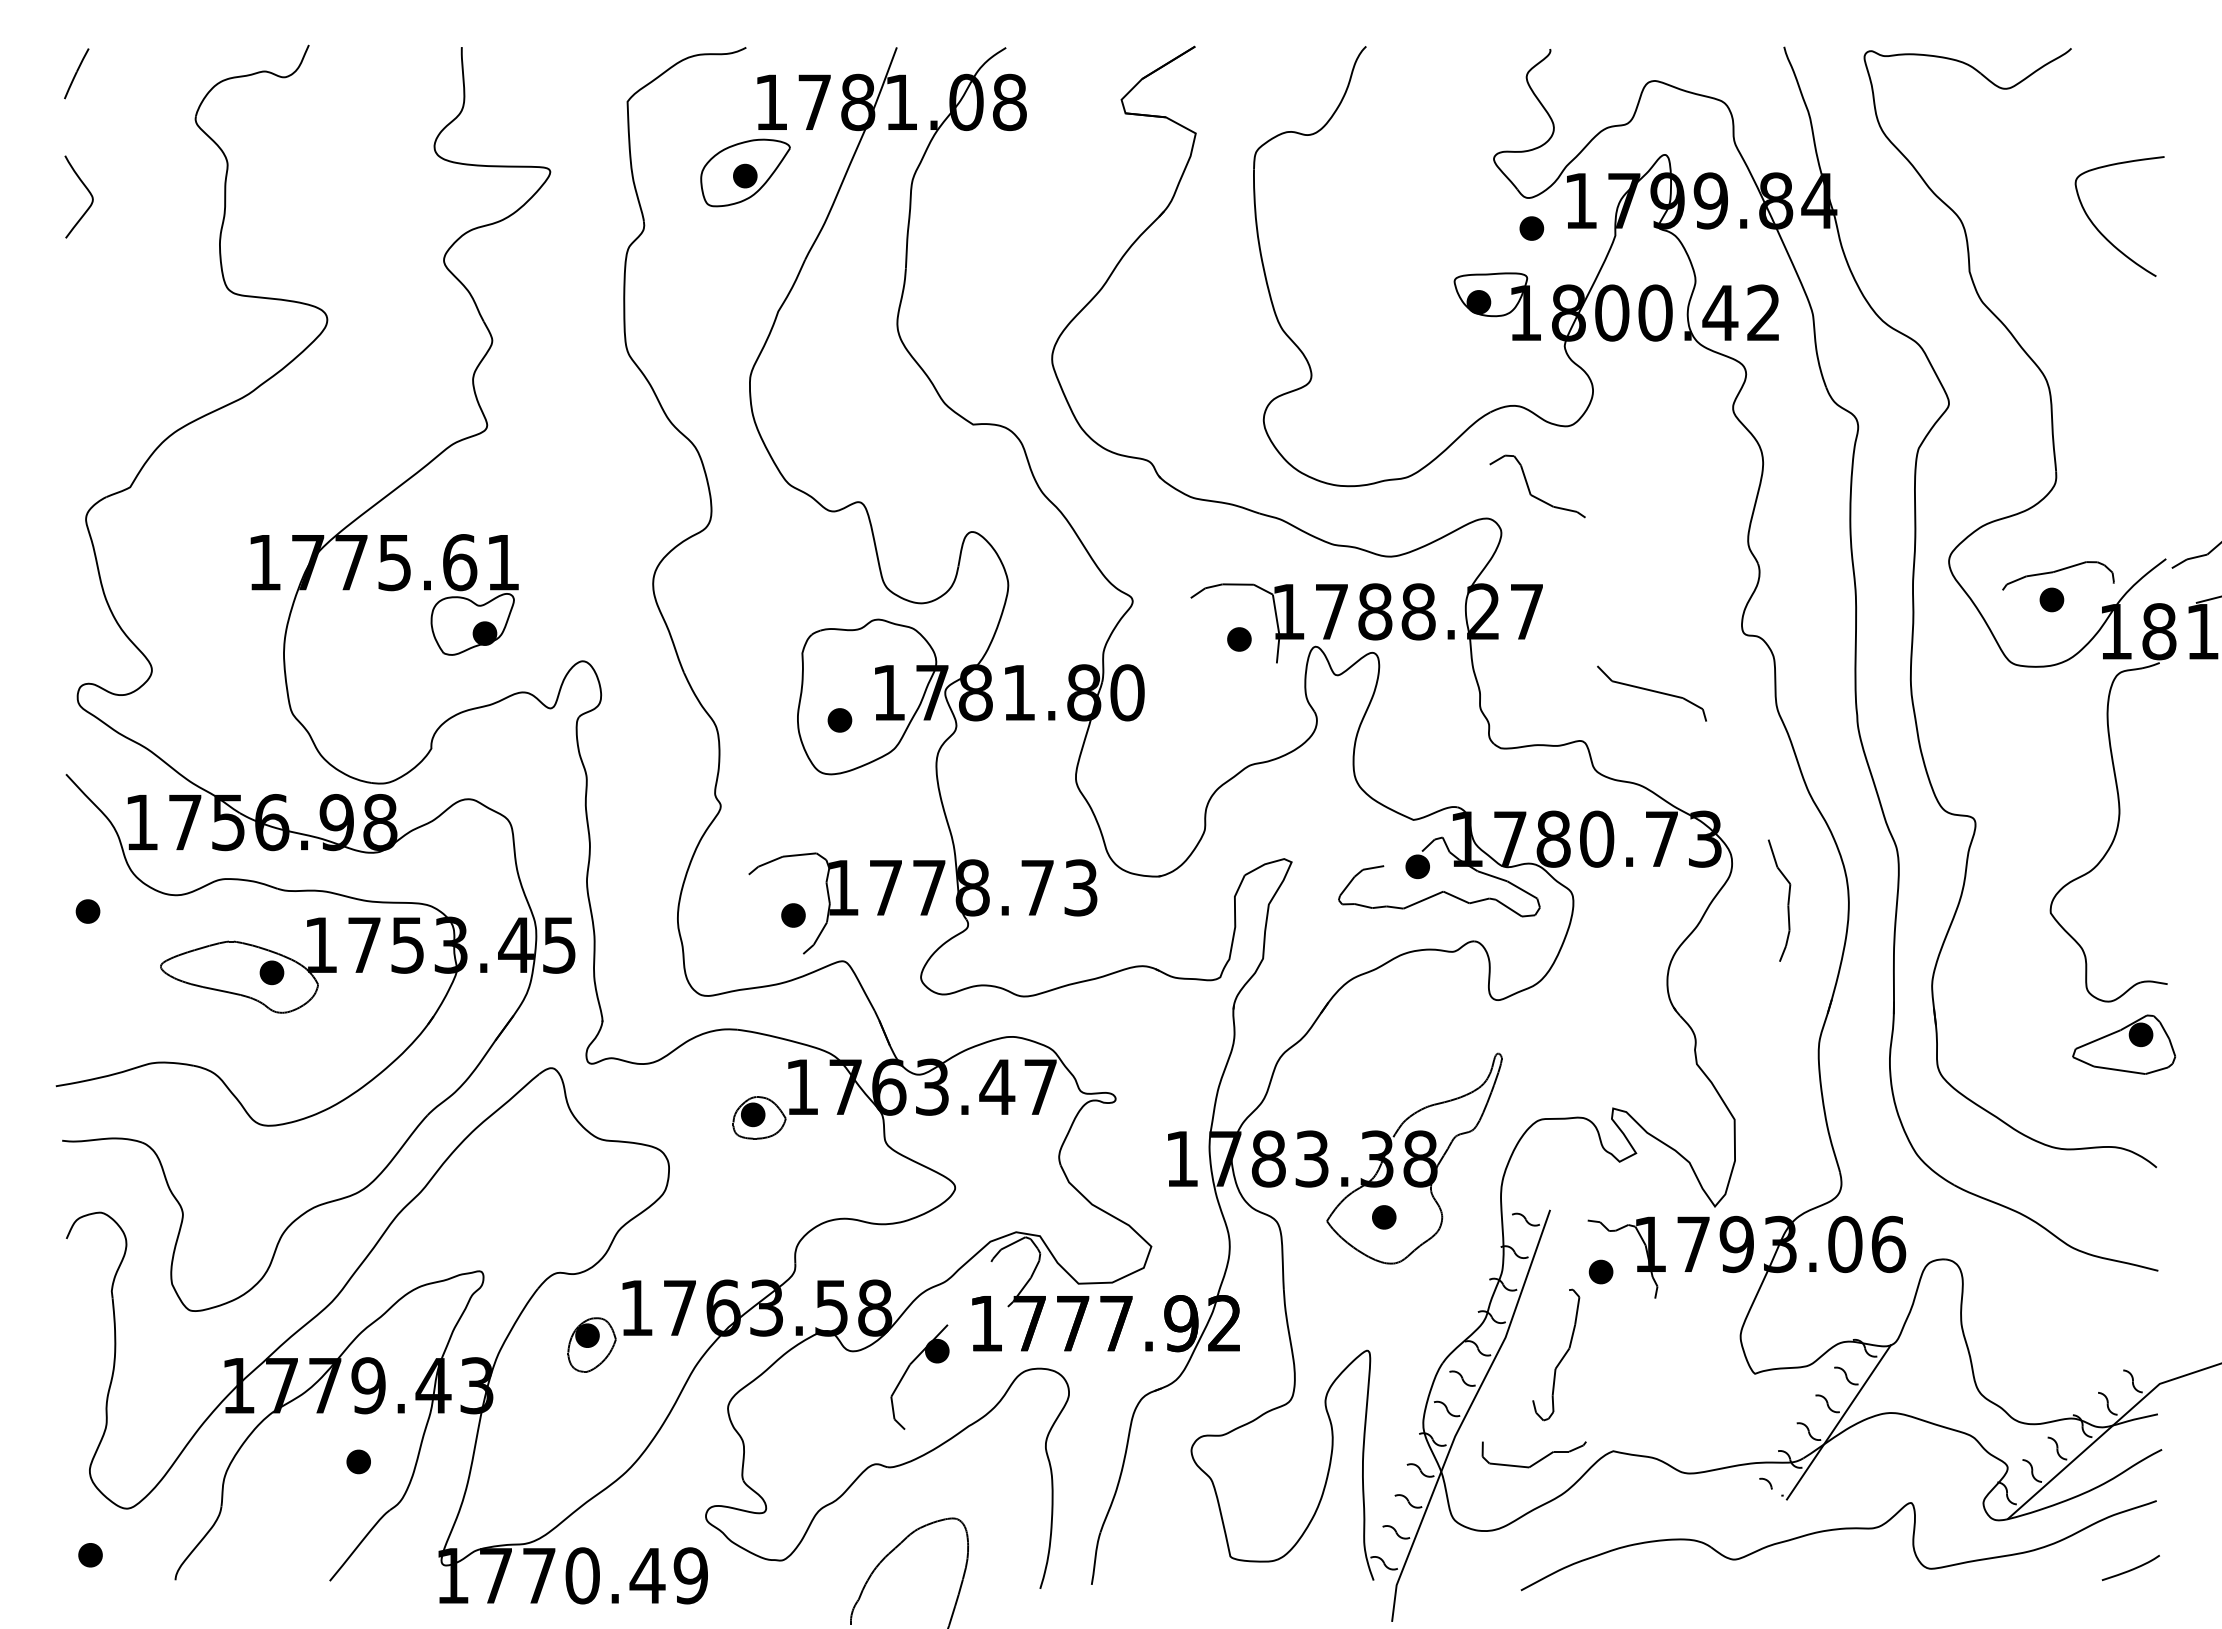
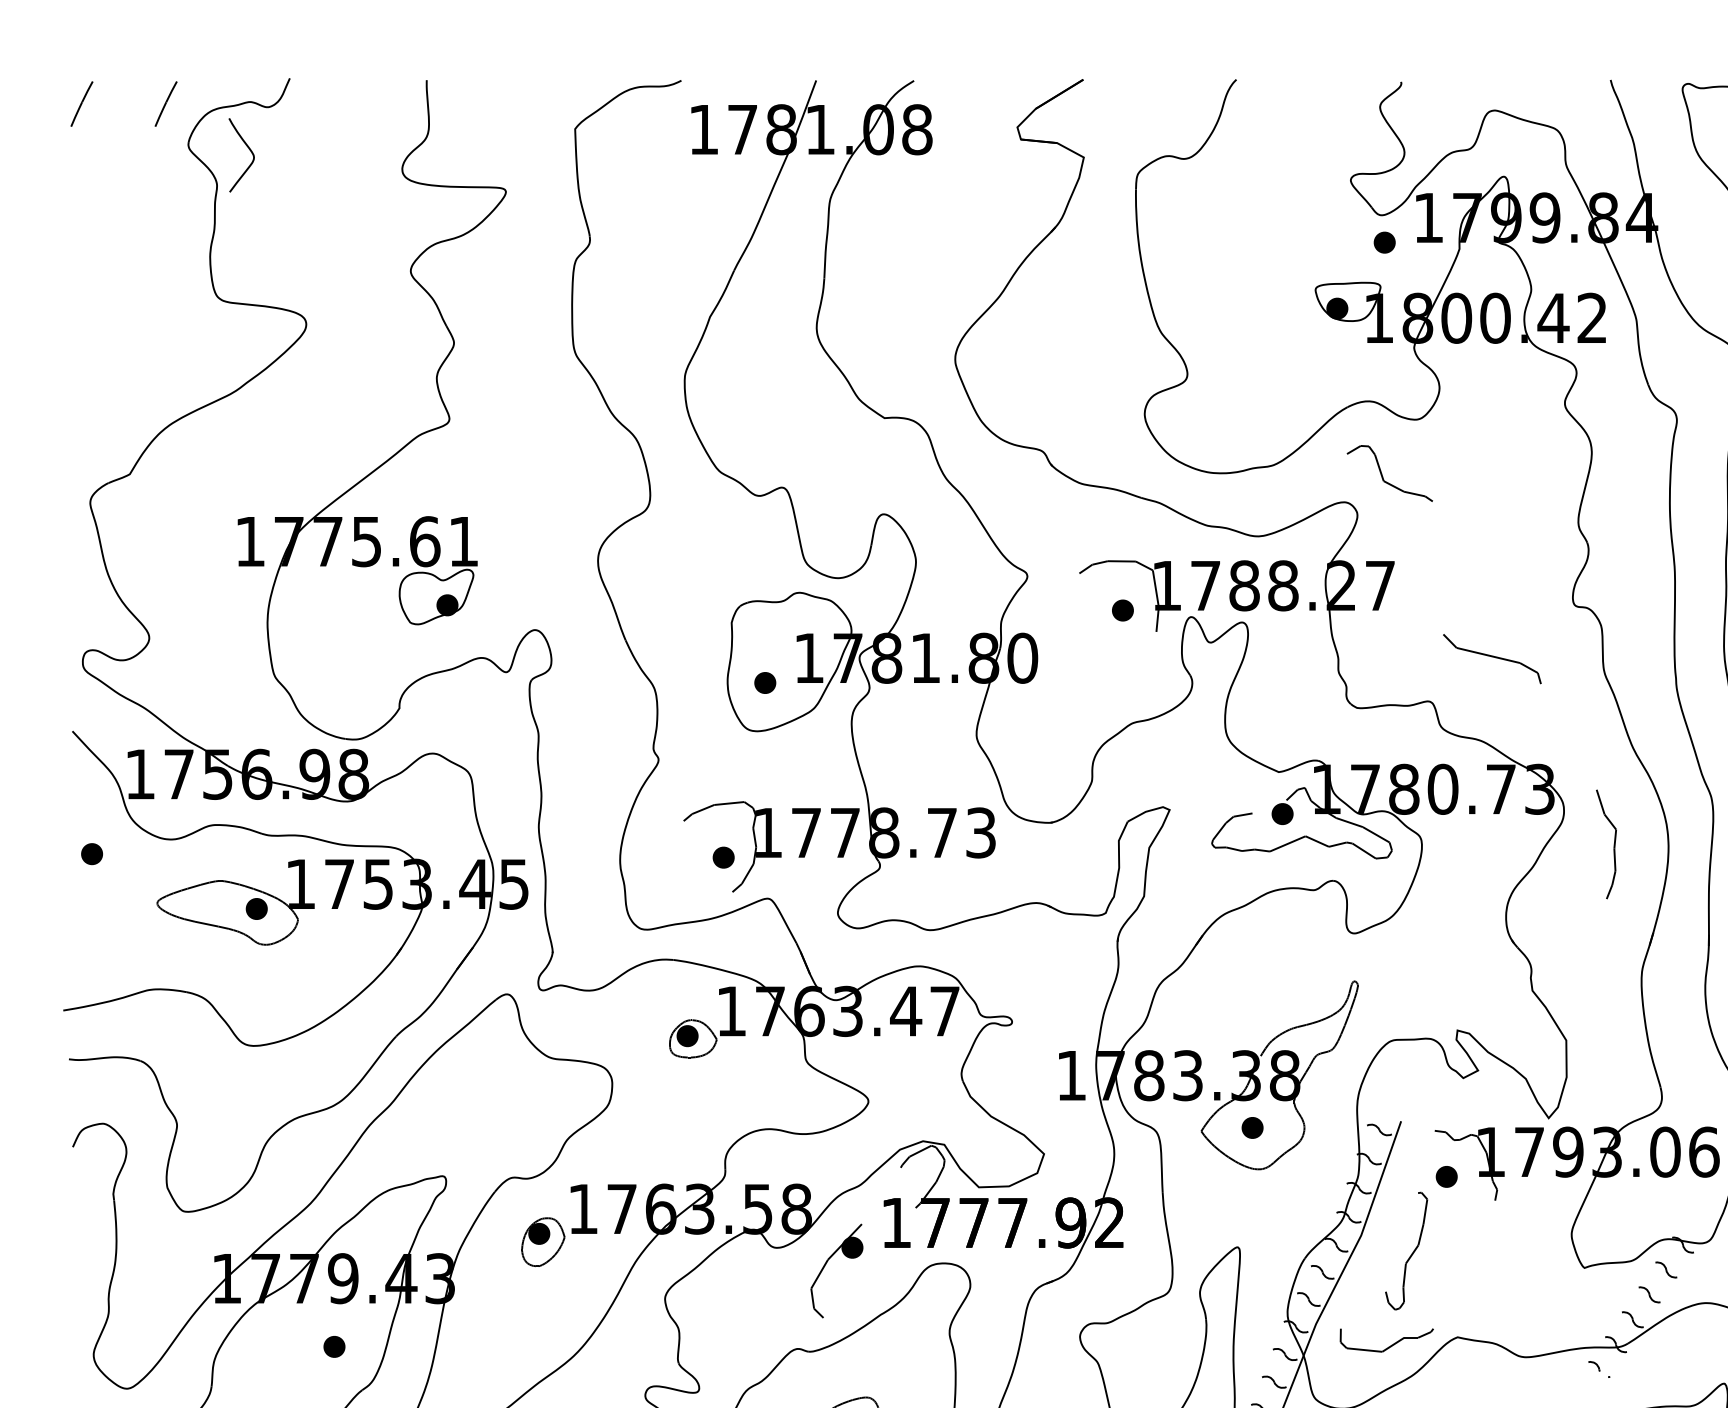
line: (170, 73) -> (165, 103), added
part: (745, 172) -> (680, 192), removed
curve: (85, 188) -> (247, 147), moved
line: (1838, 1422) -> (1659, 1311), removed

